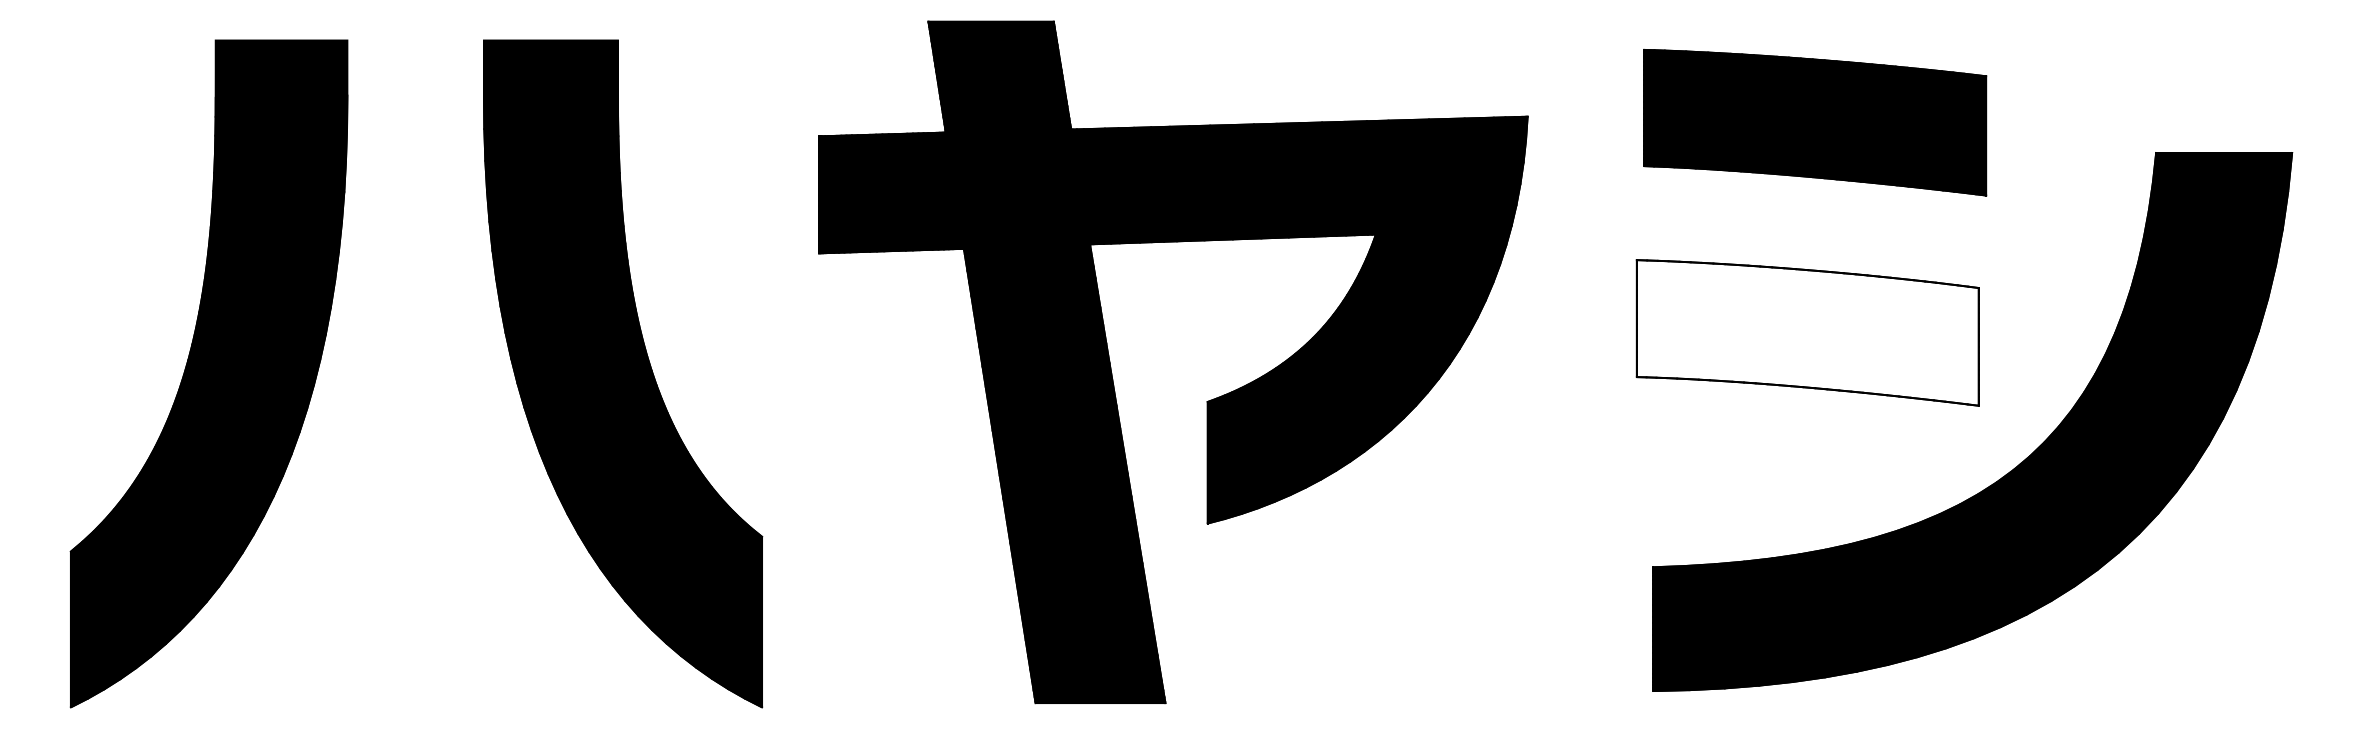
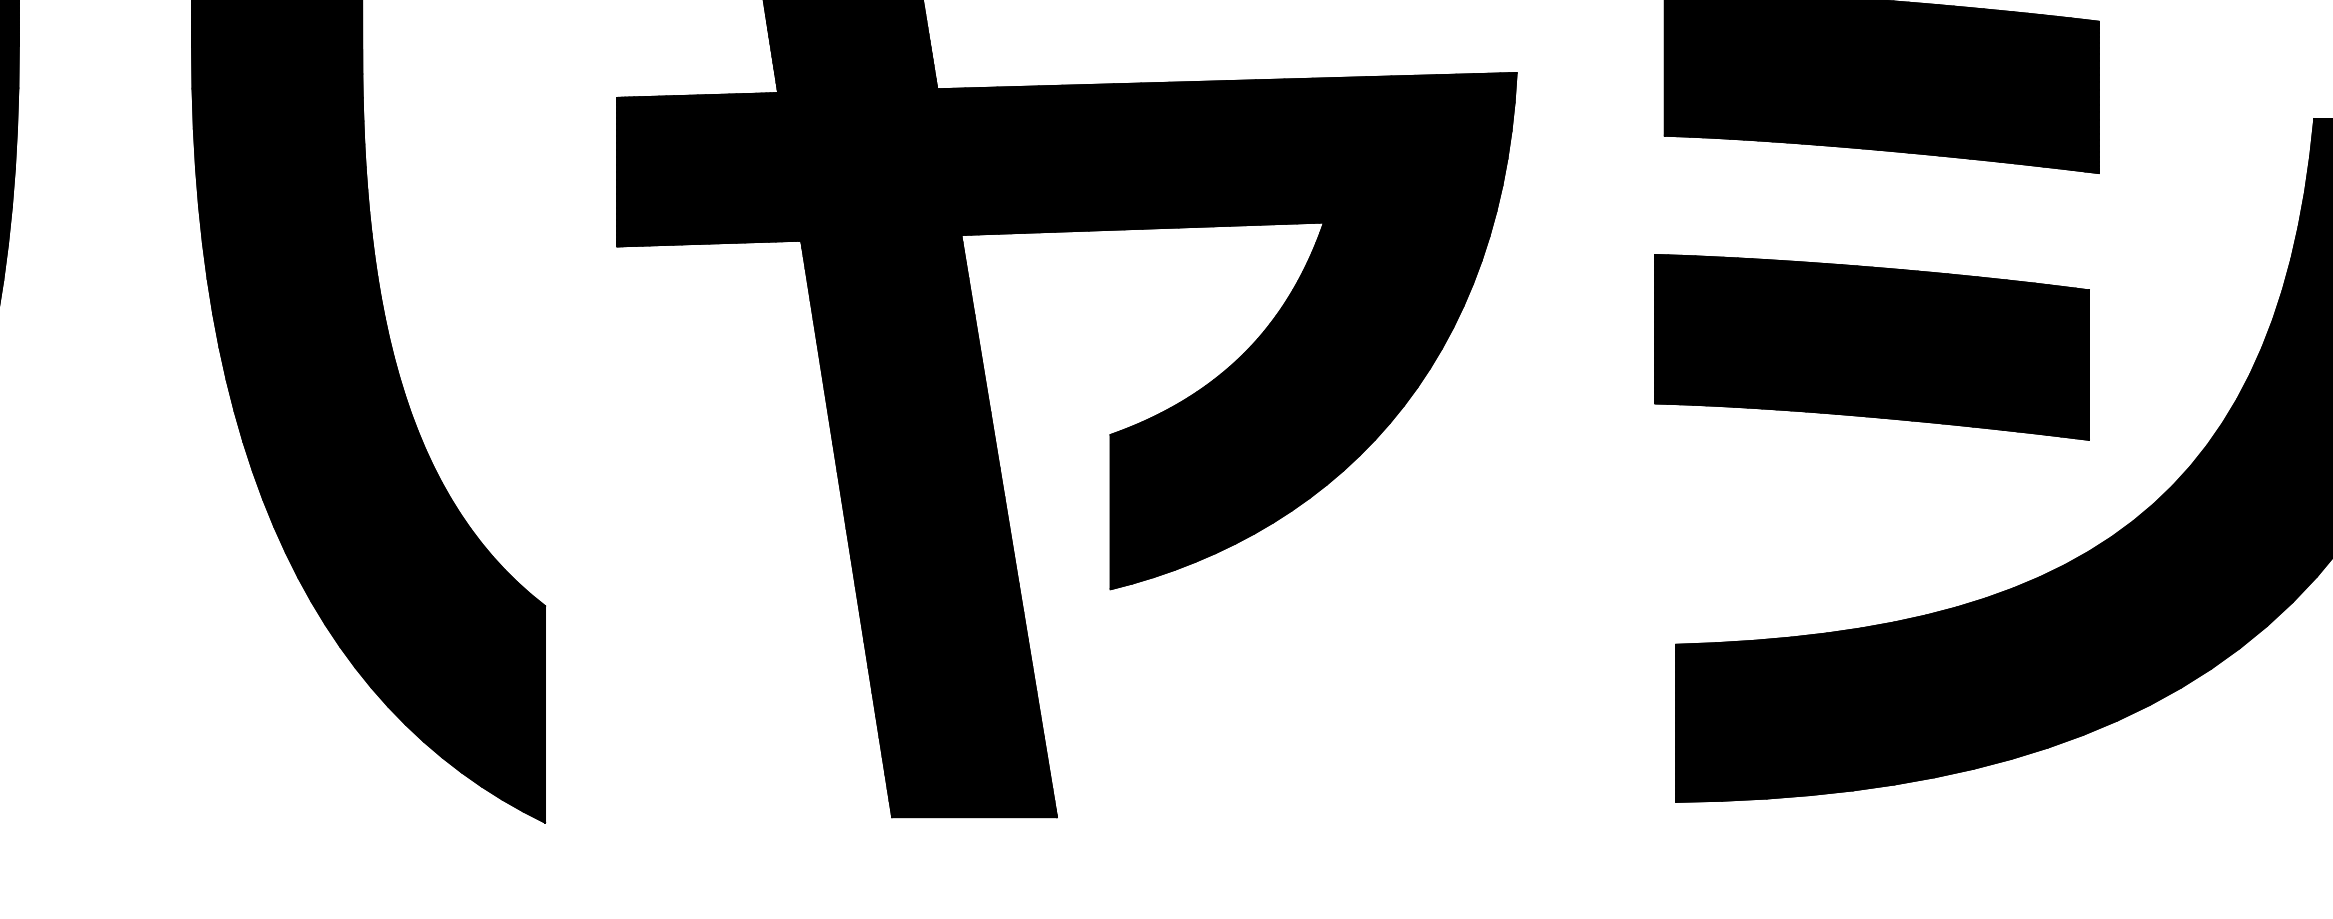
fill: (1807, 332) -> (1871, 346), added

